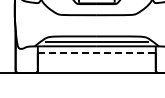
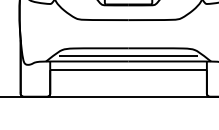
line: (96, 52) -> (128, 69), dashed -> solid

